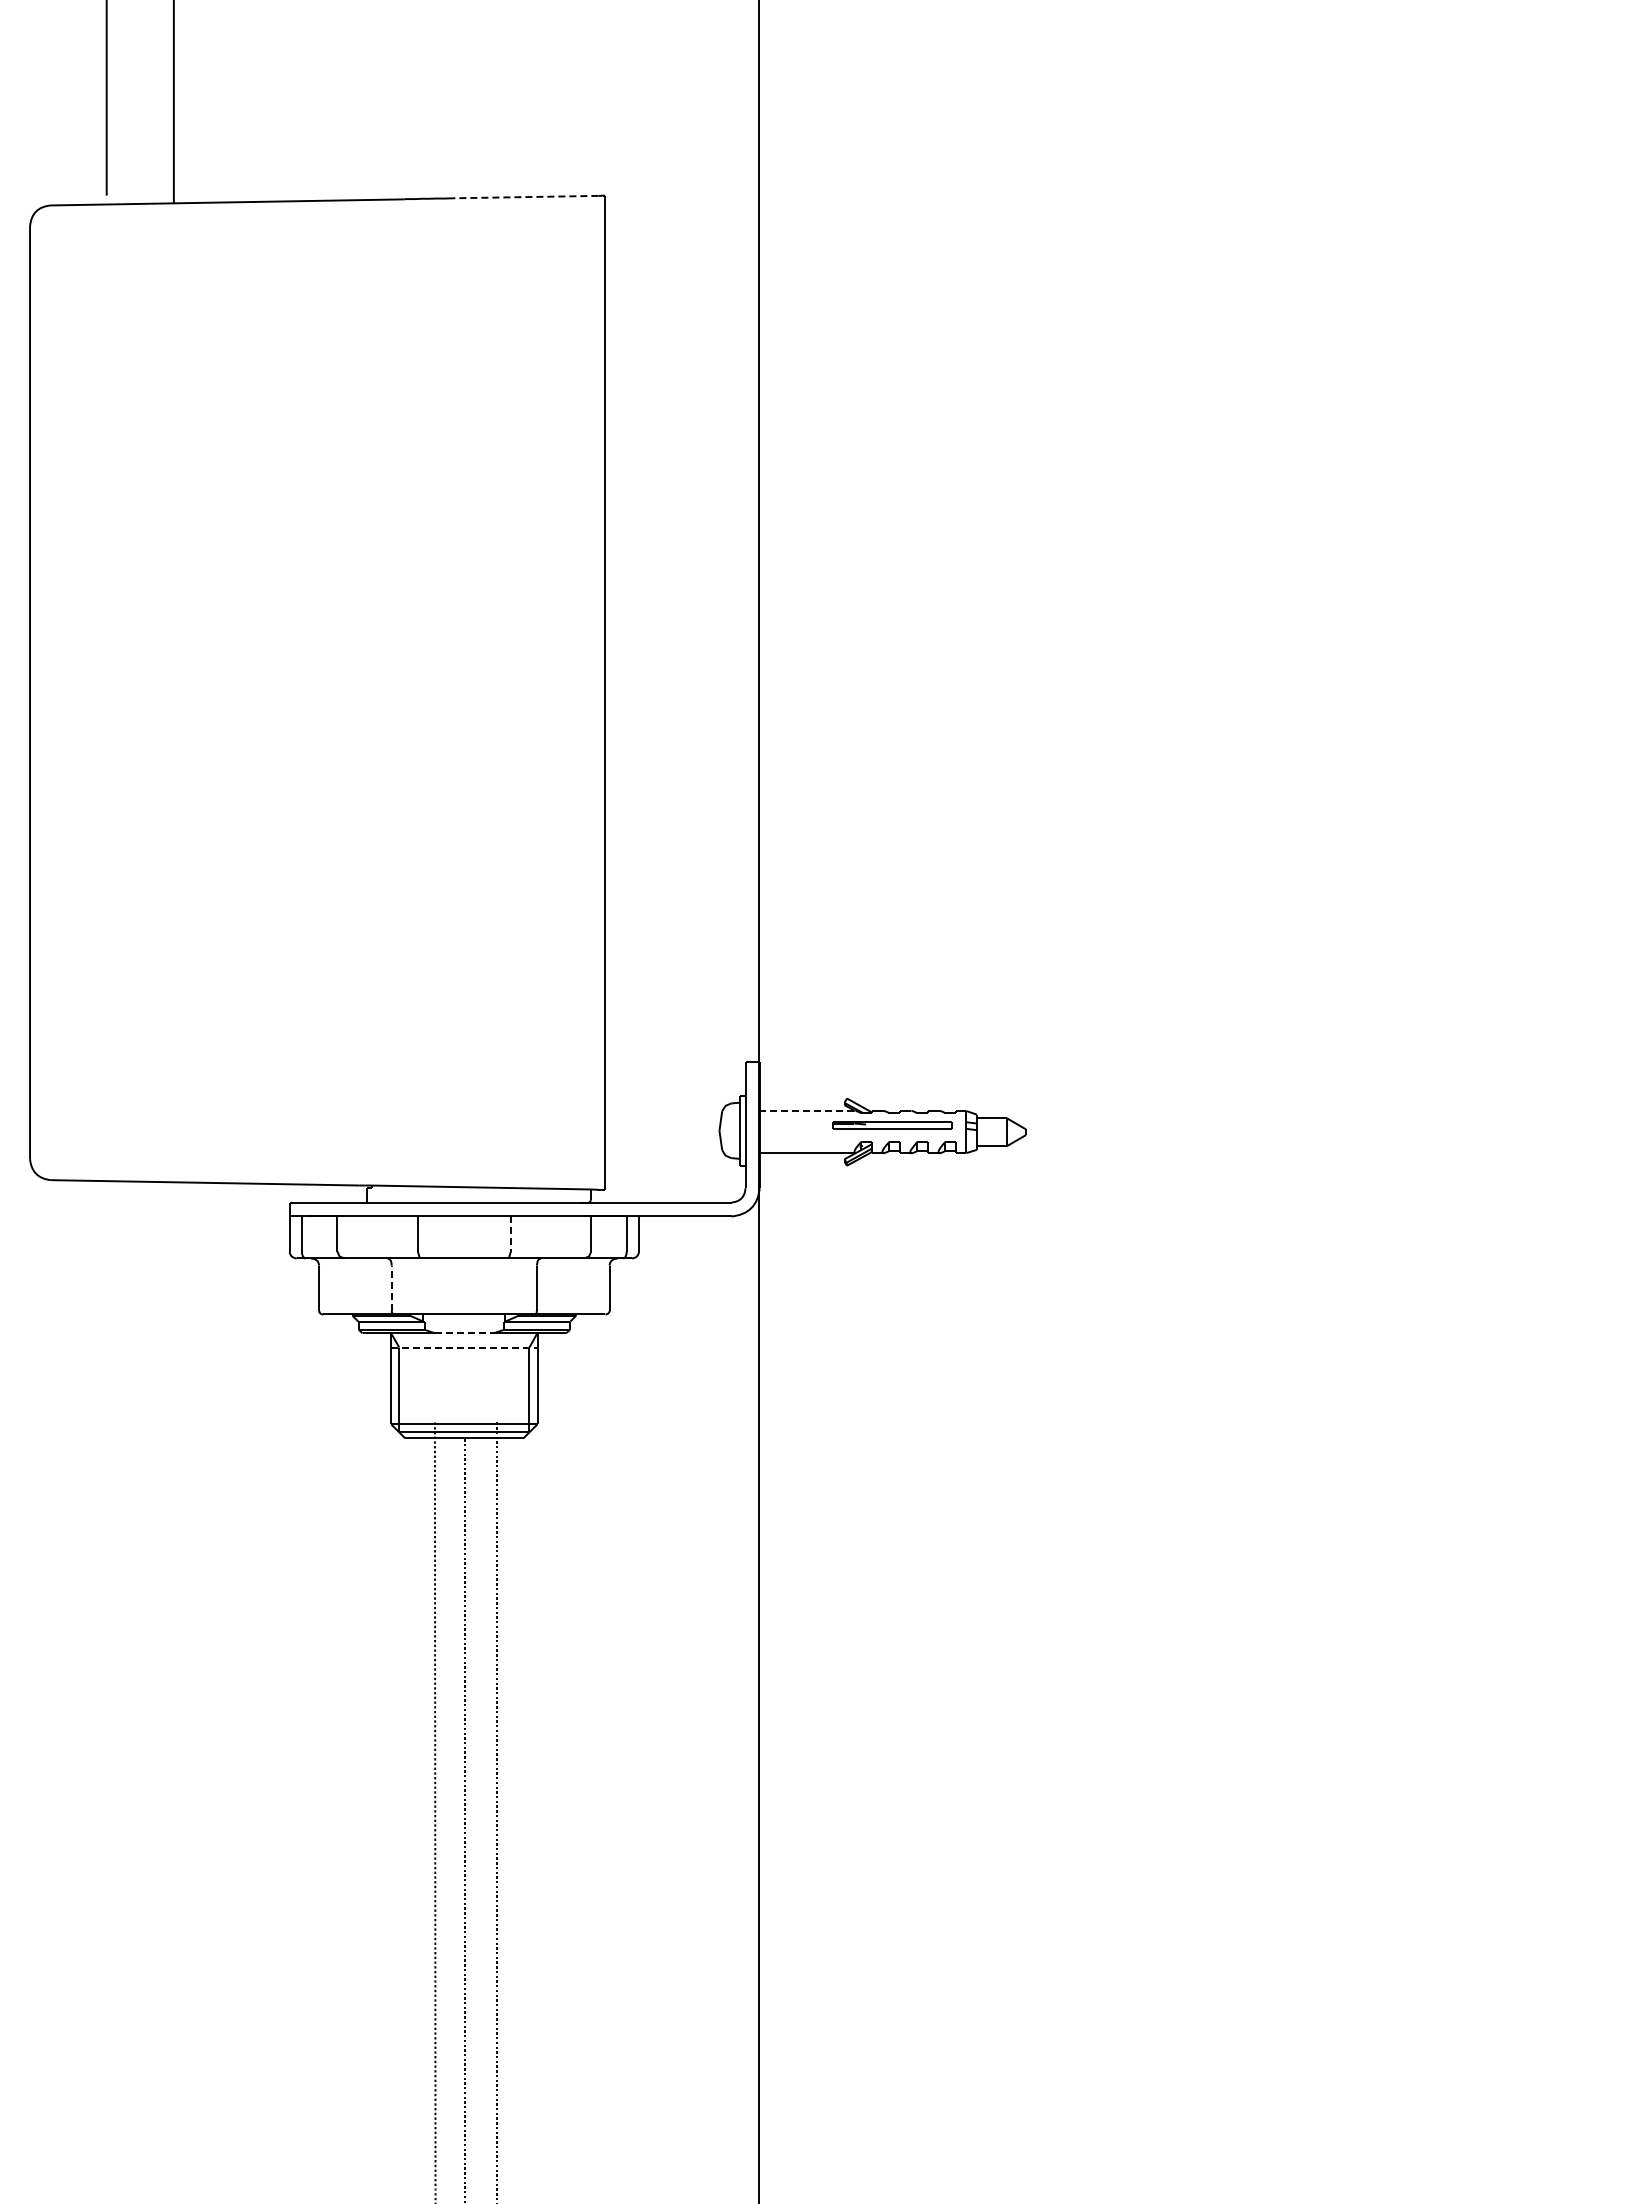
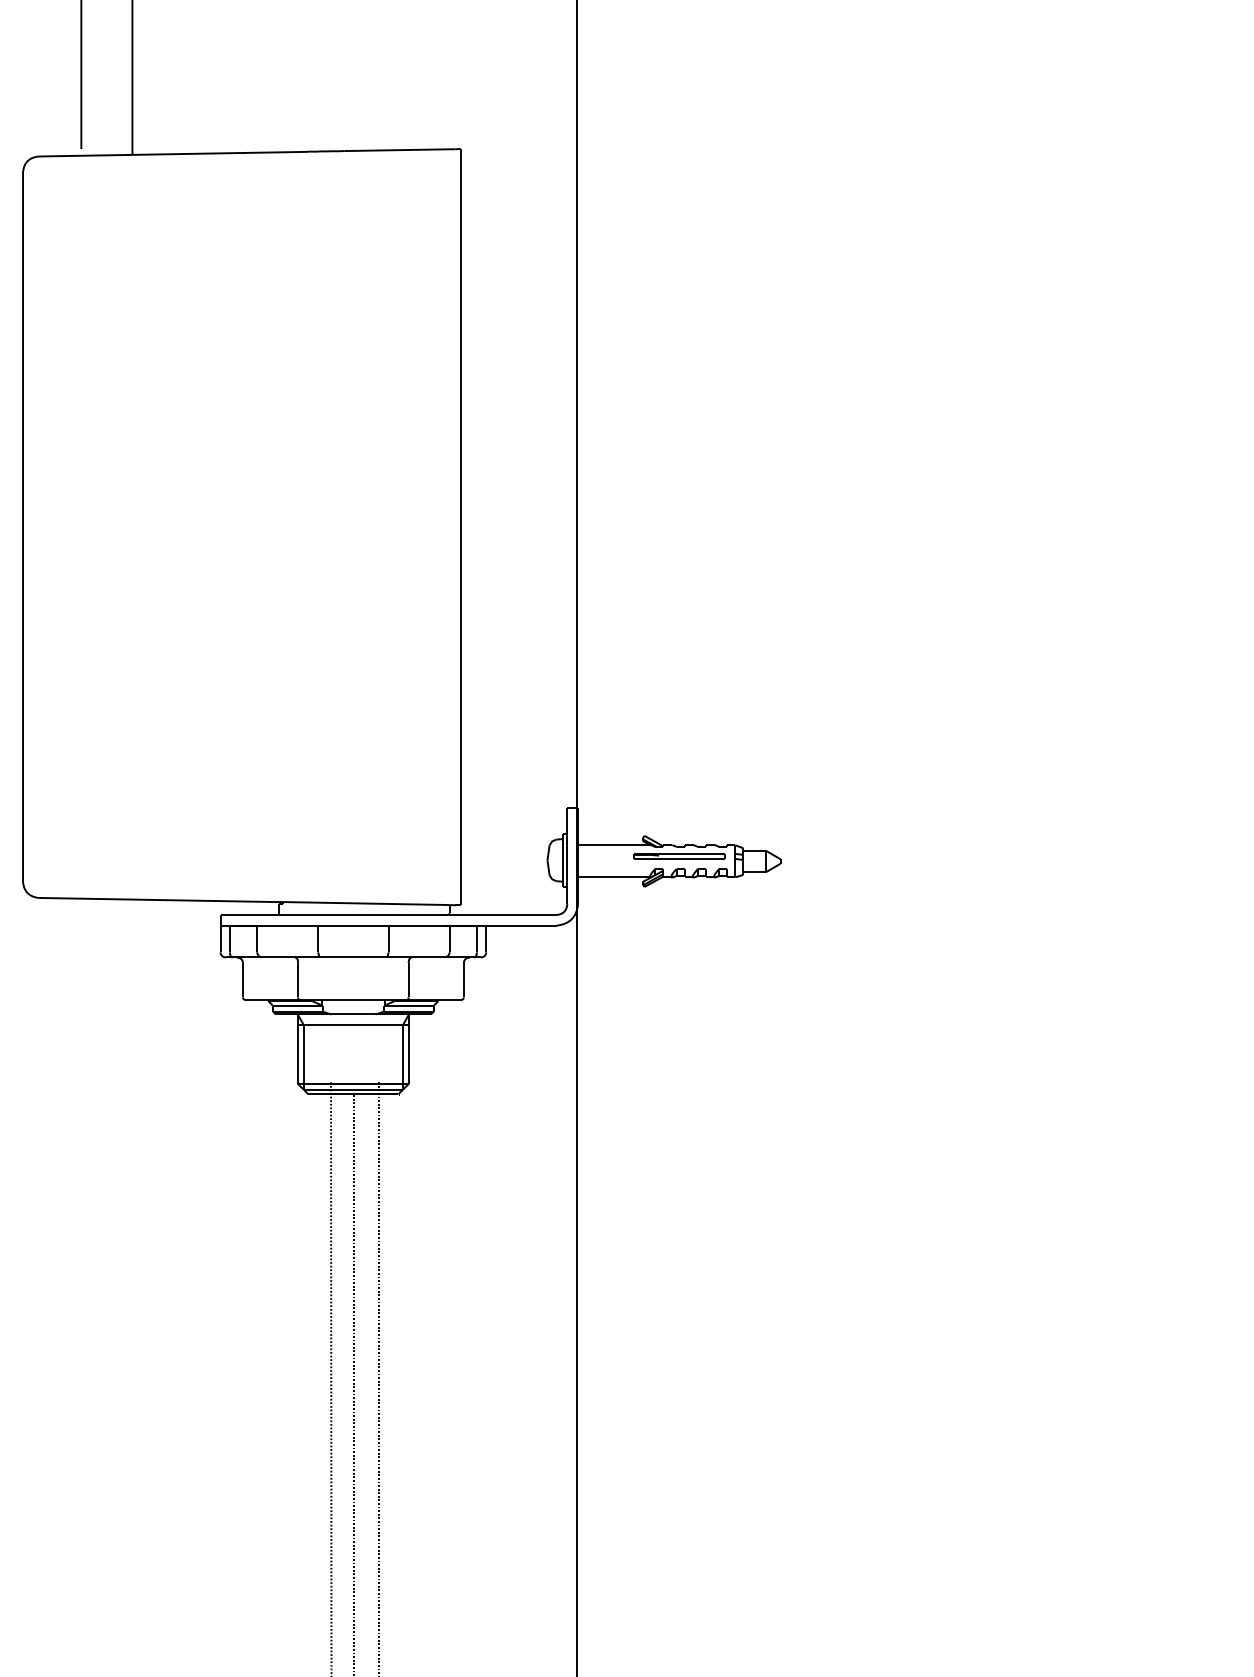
line: (525, 197) -> (399, 150), dashed -> solid
line: (808, 1111) -> (615, 845), dashed -> solid
line: (510, 1234) -> (388, 939), dashed -> solid
line: (391, 1288) -> (297, 980), dashed -> solid
line: (464, 1333) -> (353, 1014), dashed -> solid
line: (464, 1347) -> (353, 1025), dashed -> solid

